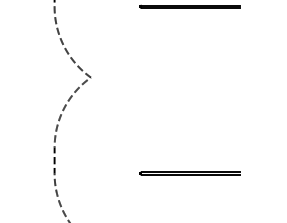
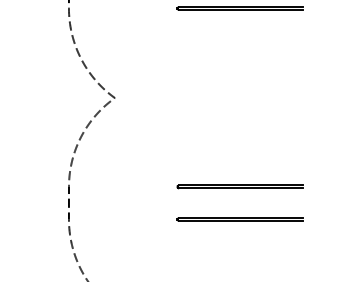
part: (189, 147) -> (239, 186), added

